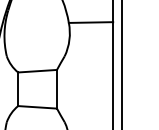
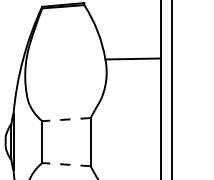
line: (36, 71) -> (65, 119), solid -> dashed
line: (36, 107) -> (65, 164), solid -> dashed

